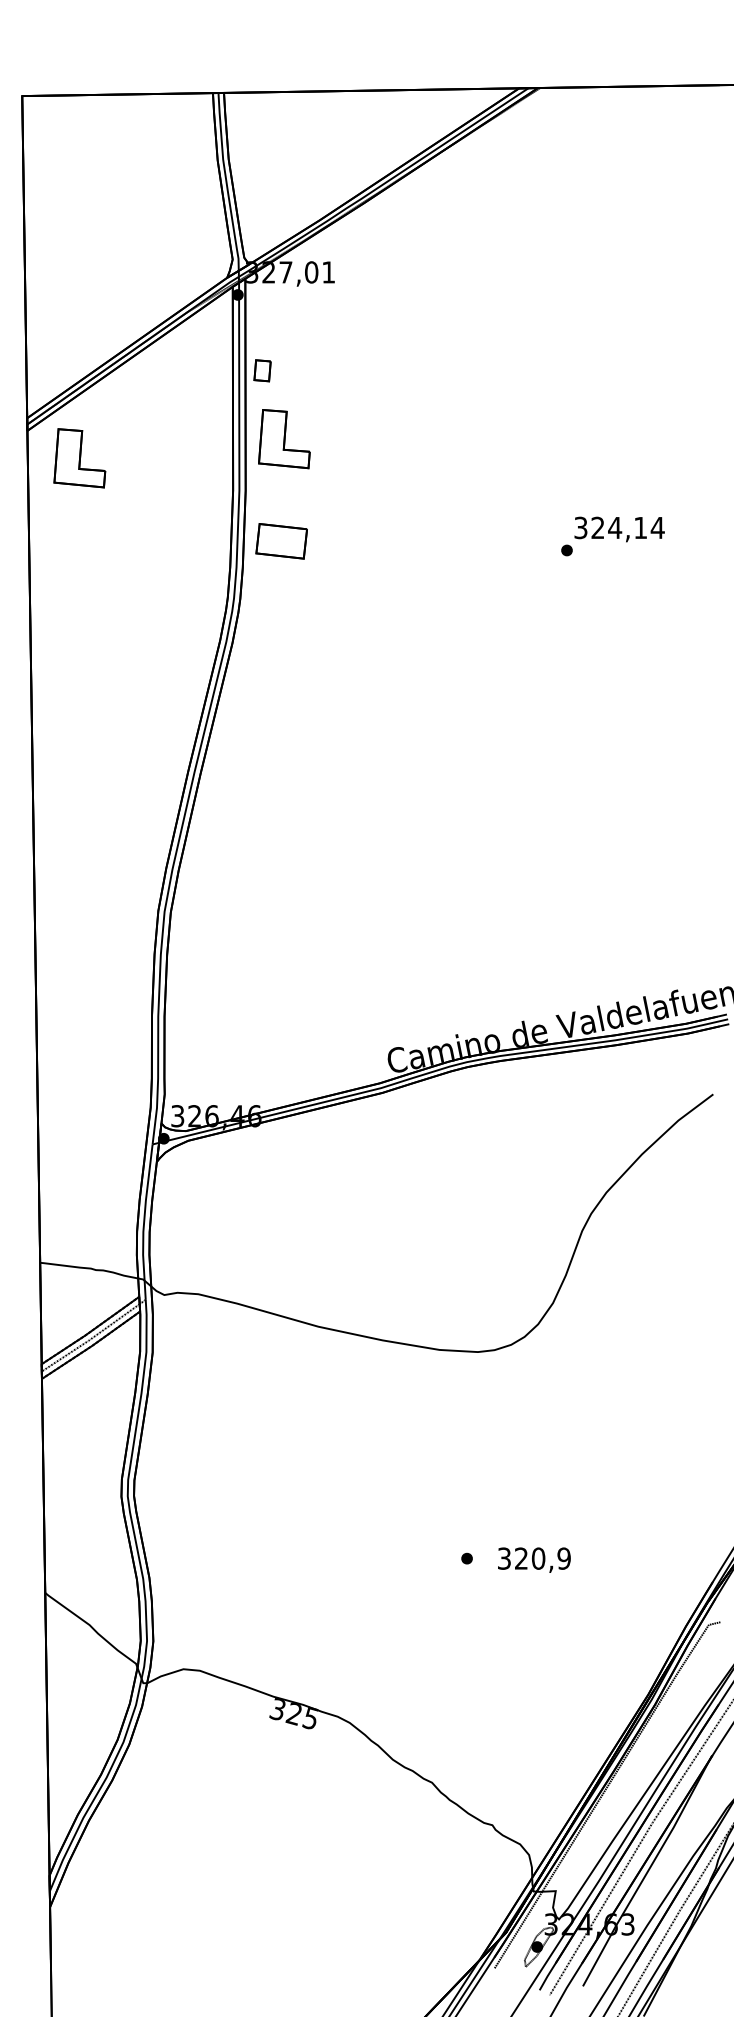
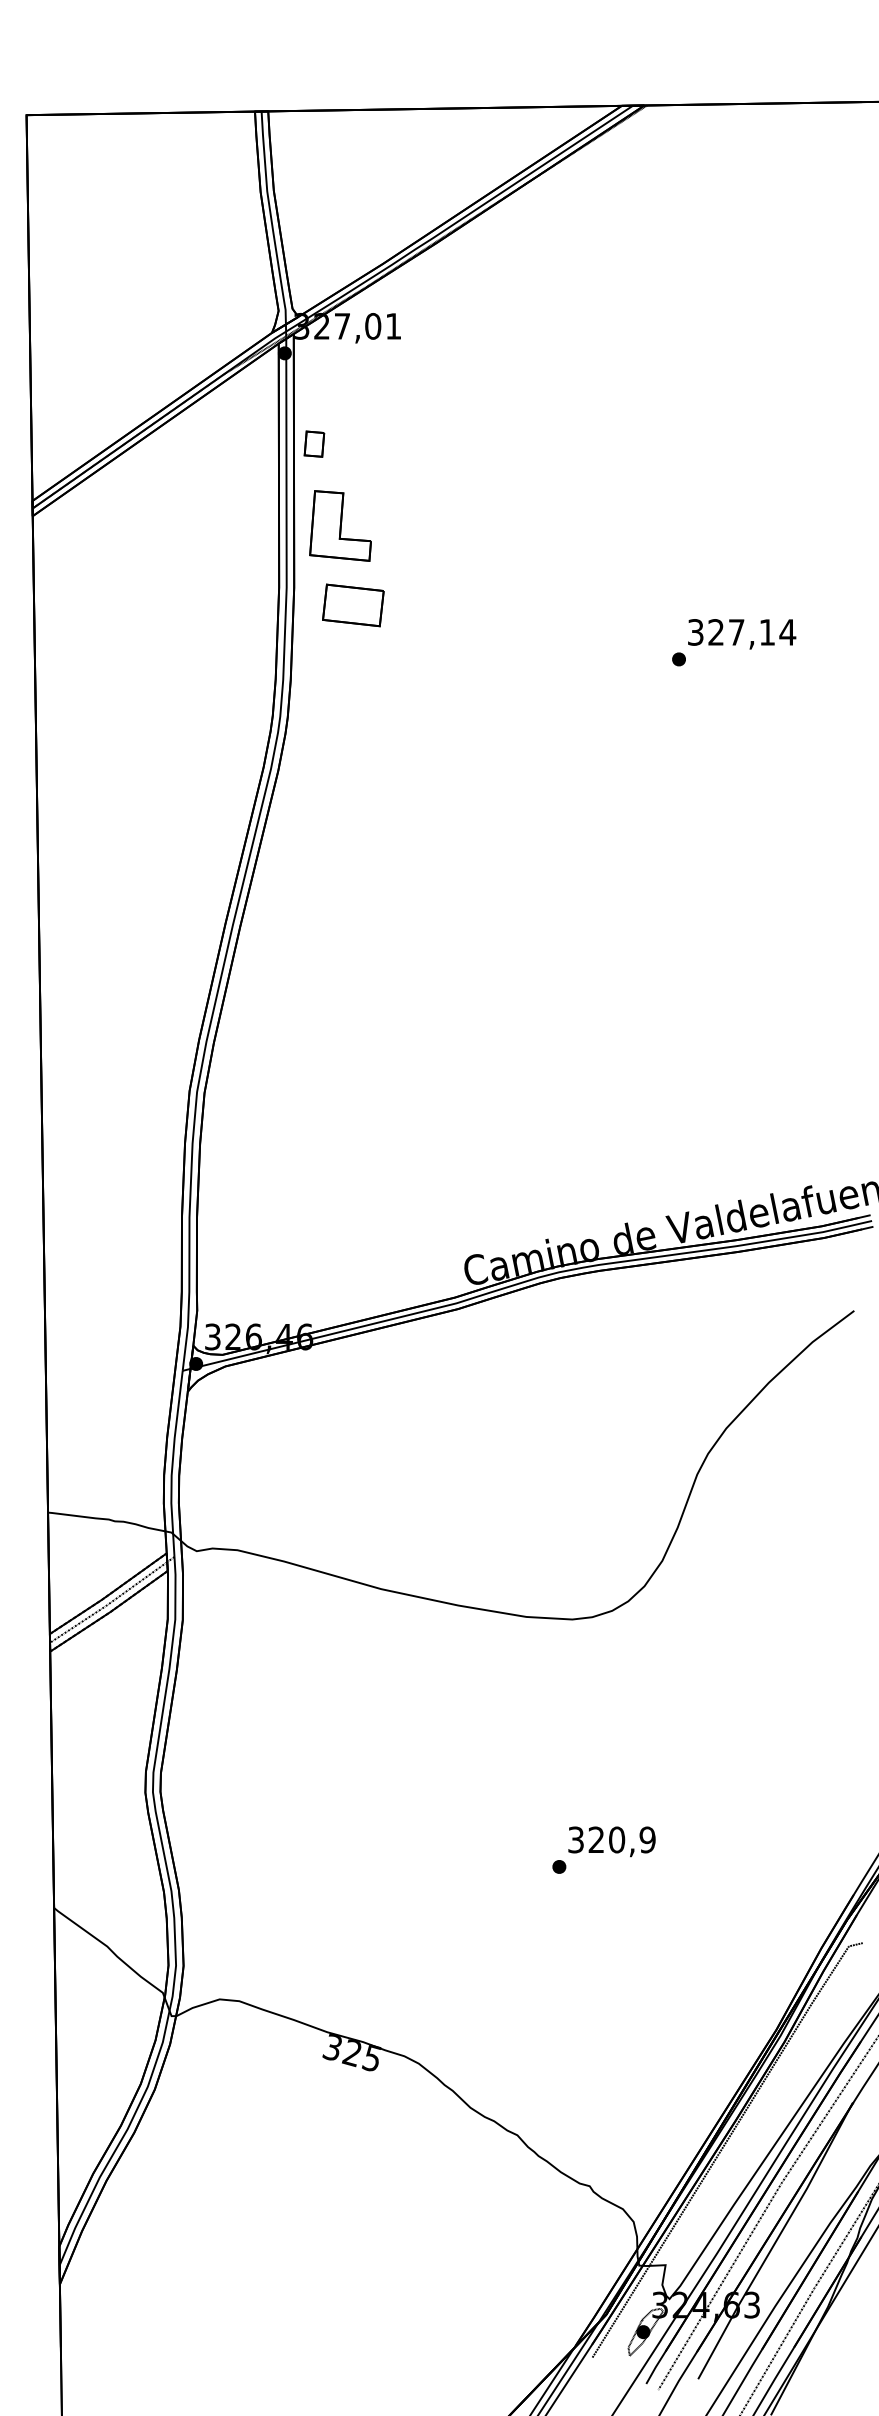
part: (79, 457) -> (95, 548), removed
text: (614, 528) -> (736, 632), 324,14 -> 327,14
part: (281, 541) -> (353, 605), moved
text: (533, 1559) -> (611, 1841), moved

